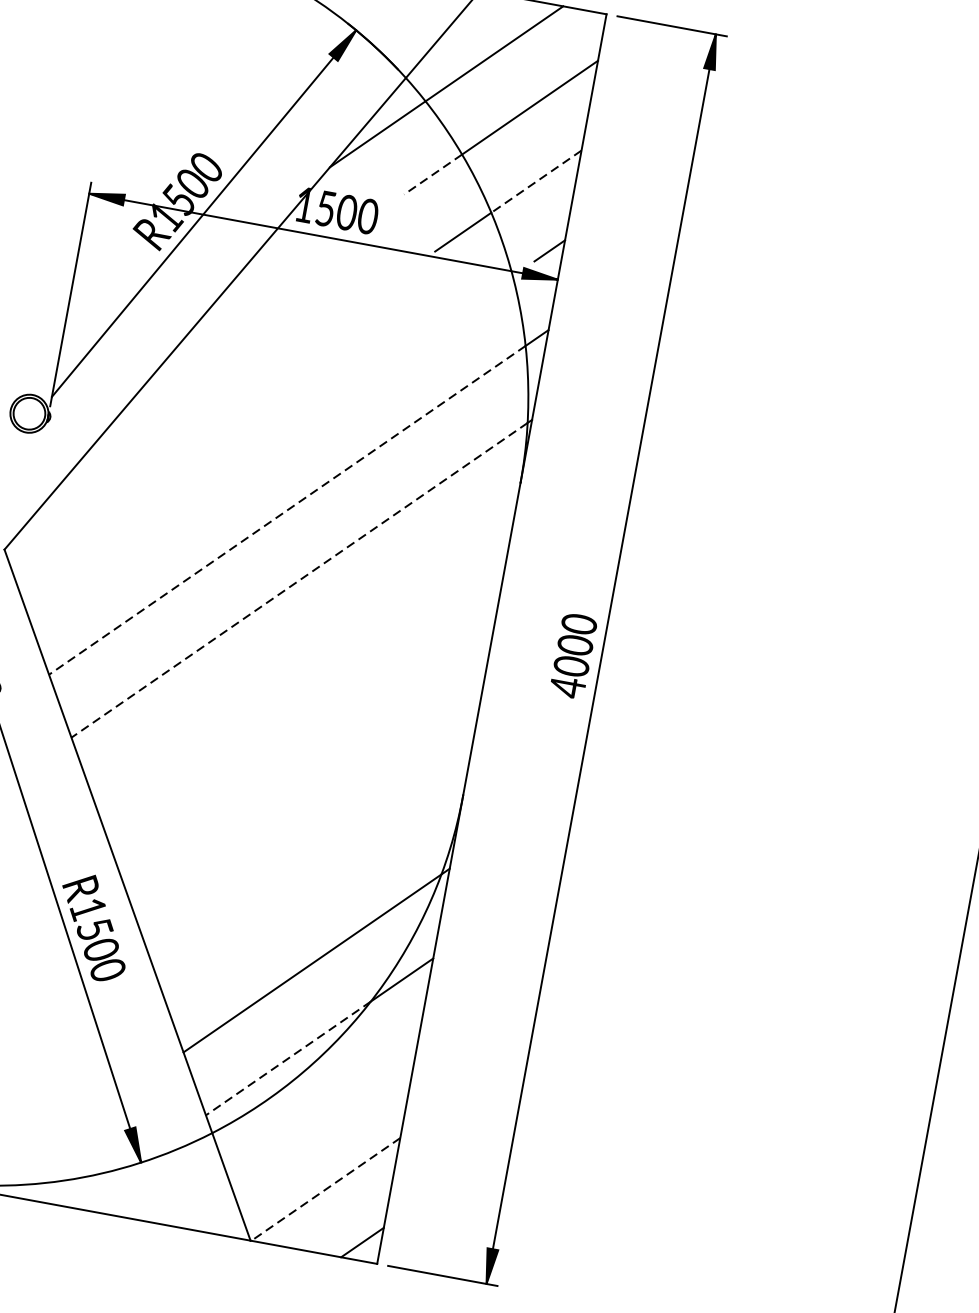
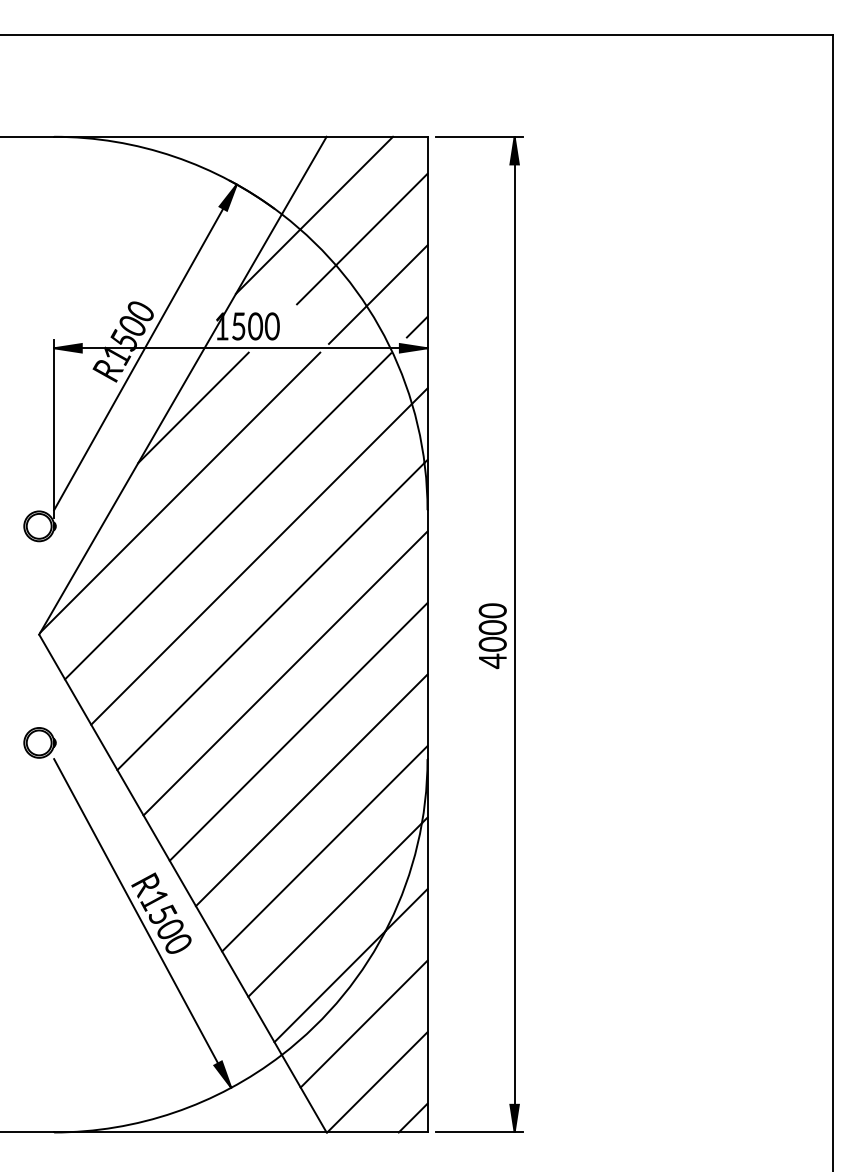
line: (433, 174) -> (316, 284), dashed -> solid
line: (536, 181) -> (397, 275), dashed -> solid
line: (250, 300) -> (193, 407), added
line: (214, 403) -> (180, 492), added
line: (269, 444) -> (228, 516), added
line: (287, 510) -> (251, 564), dashed -> solid
line: (298, 580) -> (270, 616), dashed -> solid
line: (304, 655) -> (285, 673), added
line: (307, 730) -> (298, 731), added
line: (310, 807) -> (311, 790), added
line: (313, 883) -> (324, 848), added
line: (287, 1059) -> (329, 987), dashed -> solid
line: (321, 1112) -> (363, 1023), added
line: (325, 1189) -> (377, 1082), dashed -> solid

